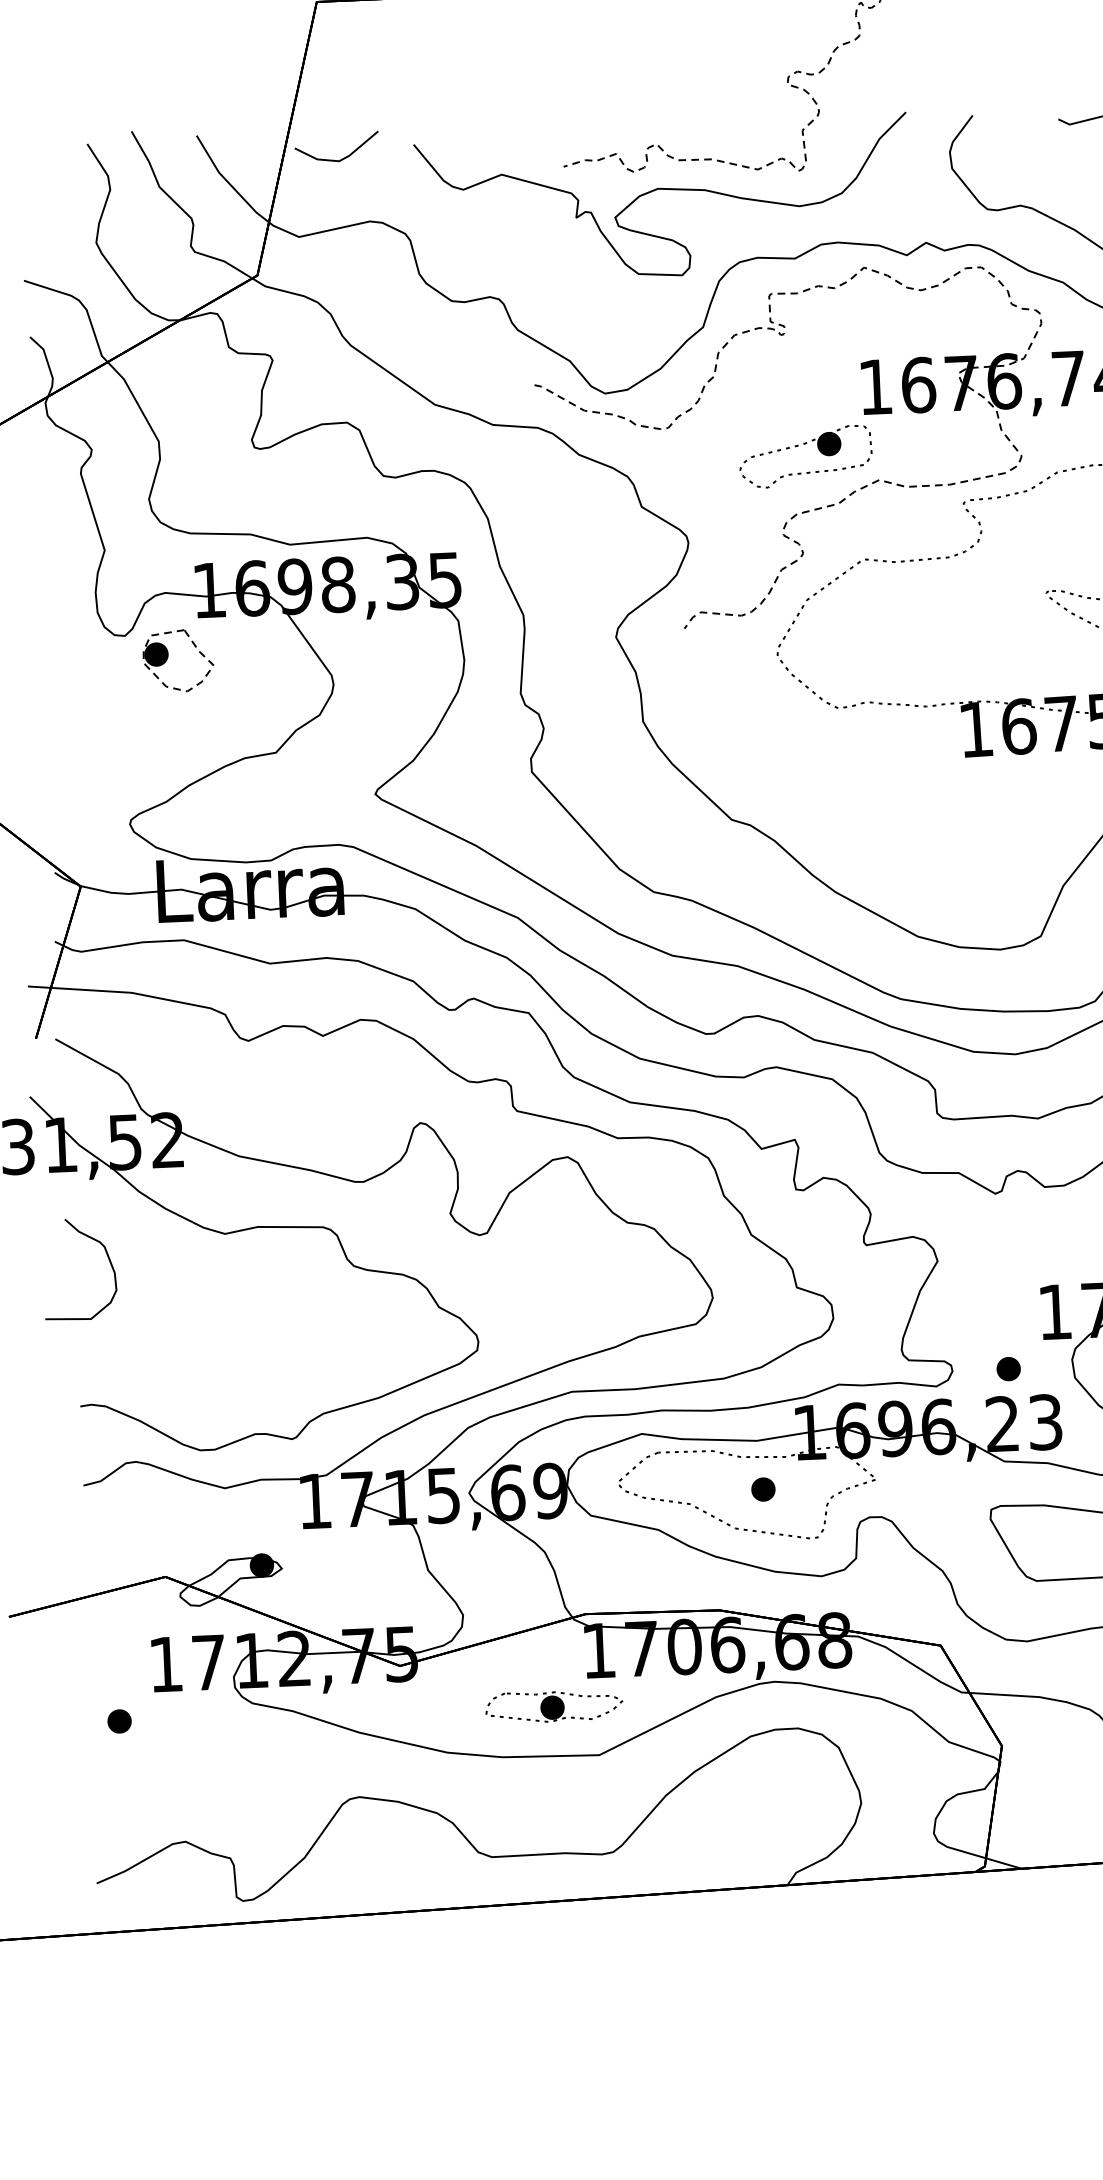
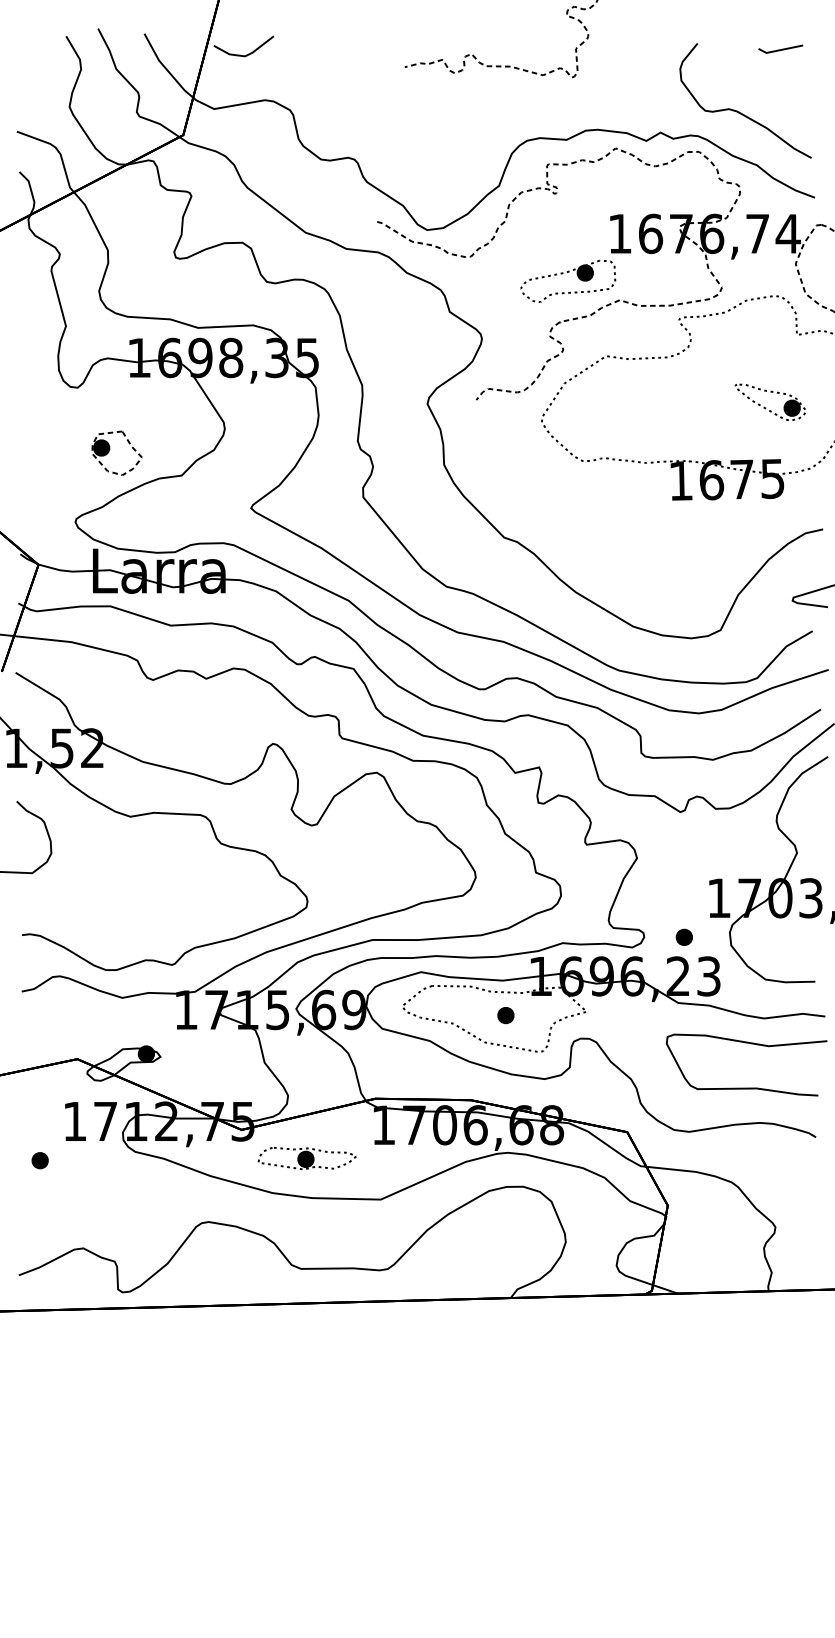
curve: (664, 190) -> (475, 87), removed
part: (169, 656) -> (110, 449), moved
part: (553, 1706) -> (306, 1158), moved

